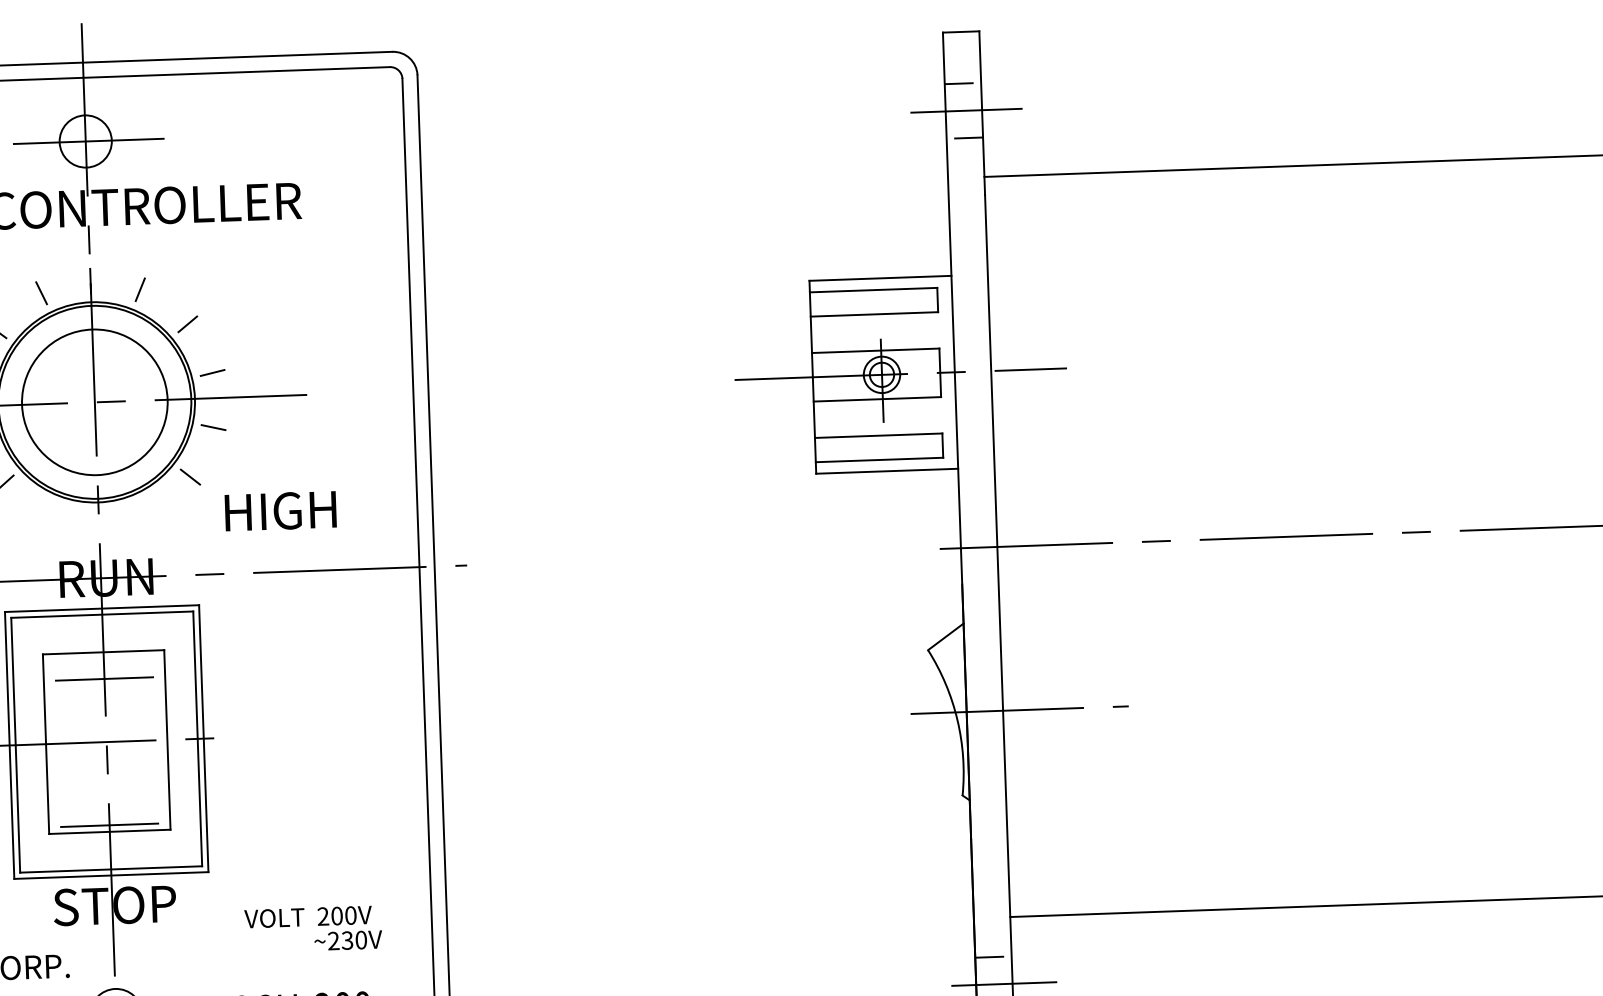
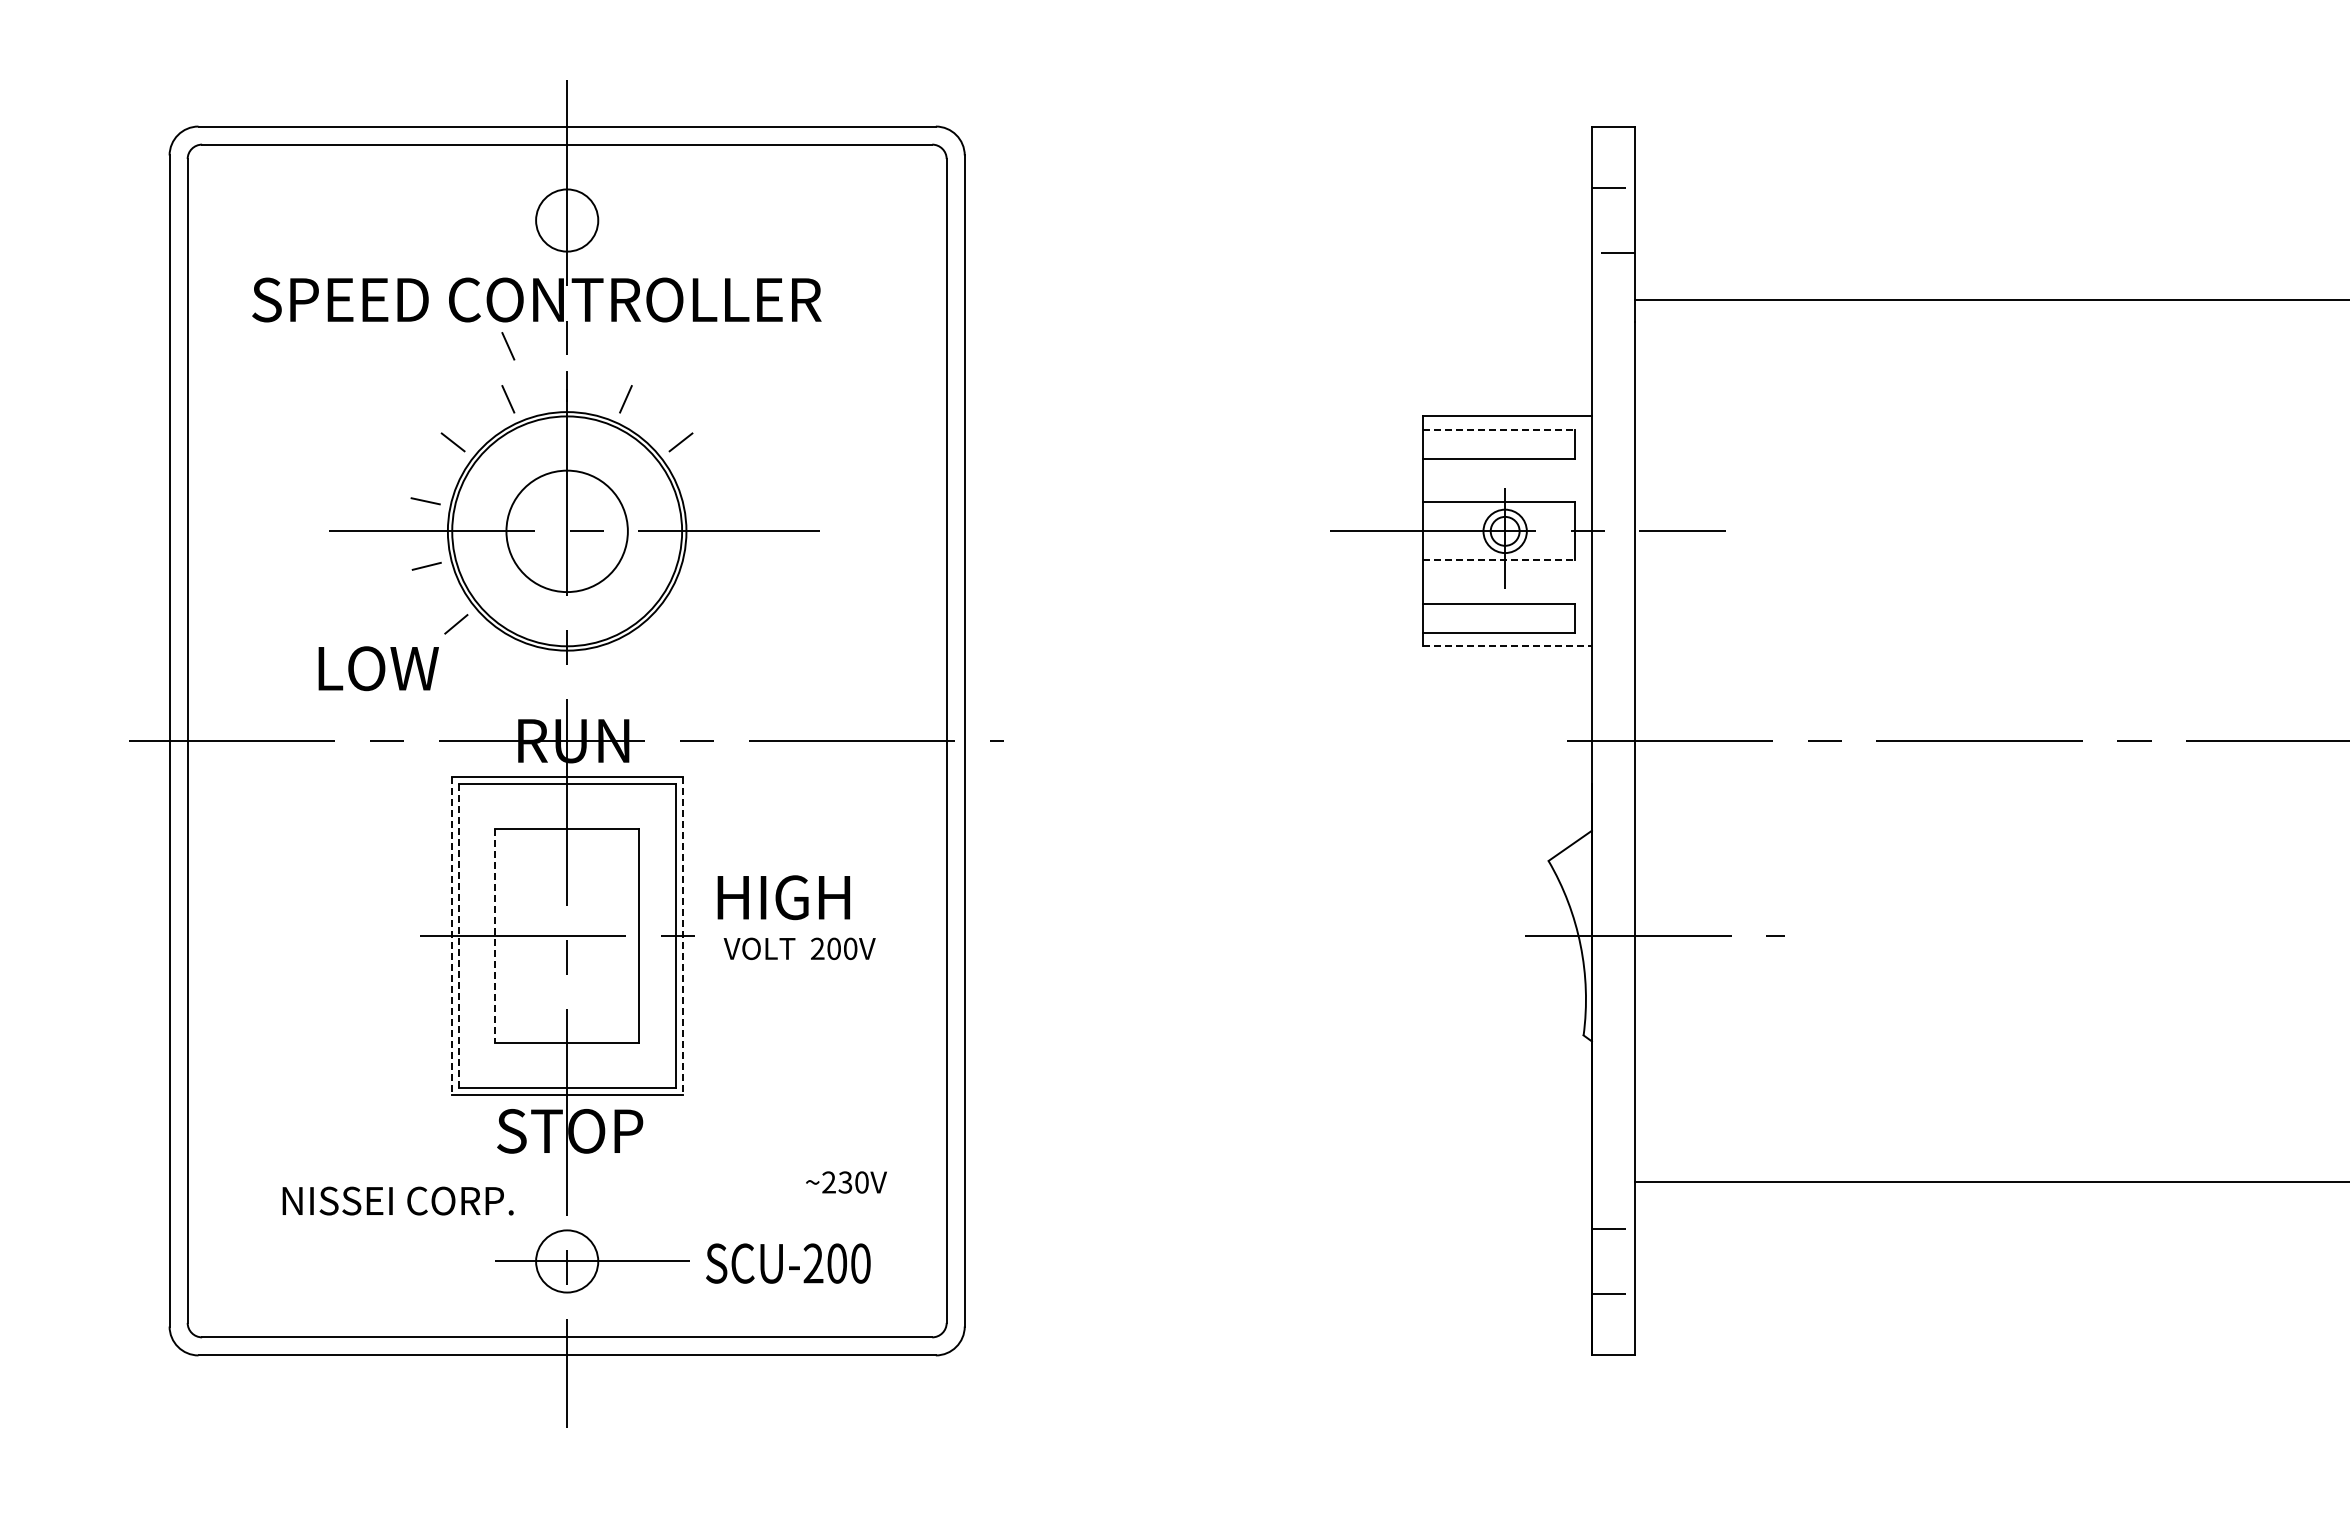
line: (966, 110) -> (1616, 220), removed
line: (88, 141) -> (570, 220), removed
line: (40, 248) -> (508, 346), added
line: (873, 290) -> (1498, 430), solid -> dashed
line: (212, 373) -> (708, 501), removed
line: (877, 399) -> (1498, 560), solid -> dashed
circle: (94, 402) -> (566, 531), size x0.7
line: (213, 426) -> (707, 565), removed
line: (887, 471) -> (1507, 646), solid -> dashed
line: (190, 477) -> (677, 624), removed
text: (280, 511) -> (783, 897), moved
line: (104, 679) -> (567, 861), removed
line: (203, 738) -> (682, 936), solid -> dashed
line: (45, 744) -> (494, 936), solid -> dashed
line: (9, 745) -> (451, 936), solid -> dashed
line: (15, 745) -> (458, 936), solid -> dashed
line: (109, 825) -> (567, 1035), removed
text: (308, 916) -> (799, 948), moved
line: (1004, 984) -> (1625, 1261), removed

